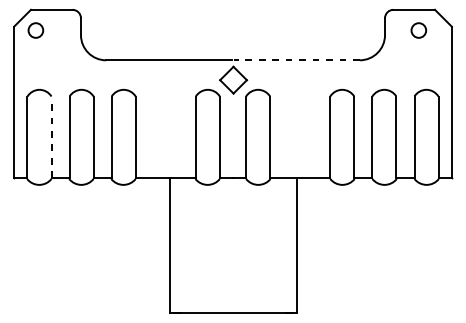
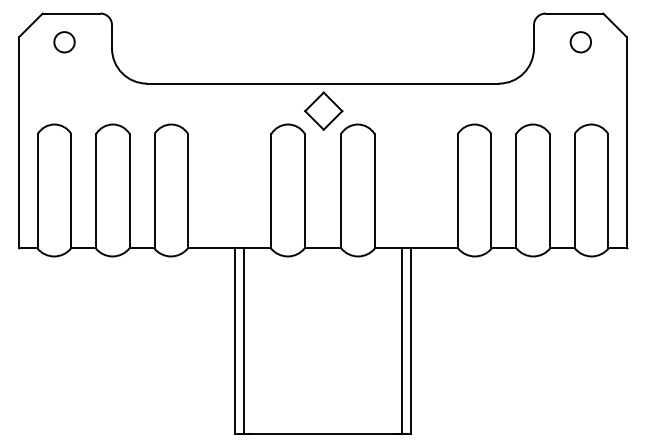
circle: (35, 30) -> (64, 42), moved
line: (296, 60) -> (411, 83), dashed -> solid
line: (51, 137) -> (71, 190), dashed -> solid
line: (176, 245) -> (244, 340), added
line: (290, 246) -> (402, 341), added

